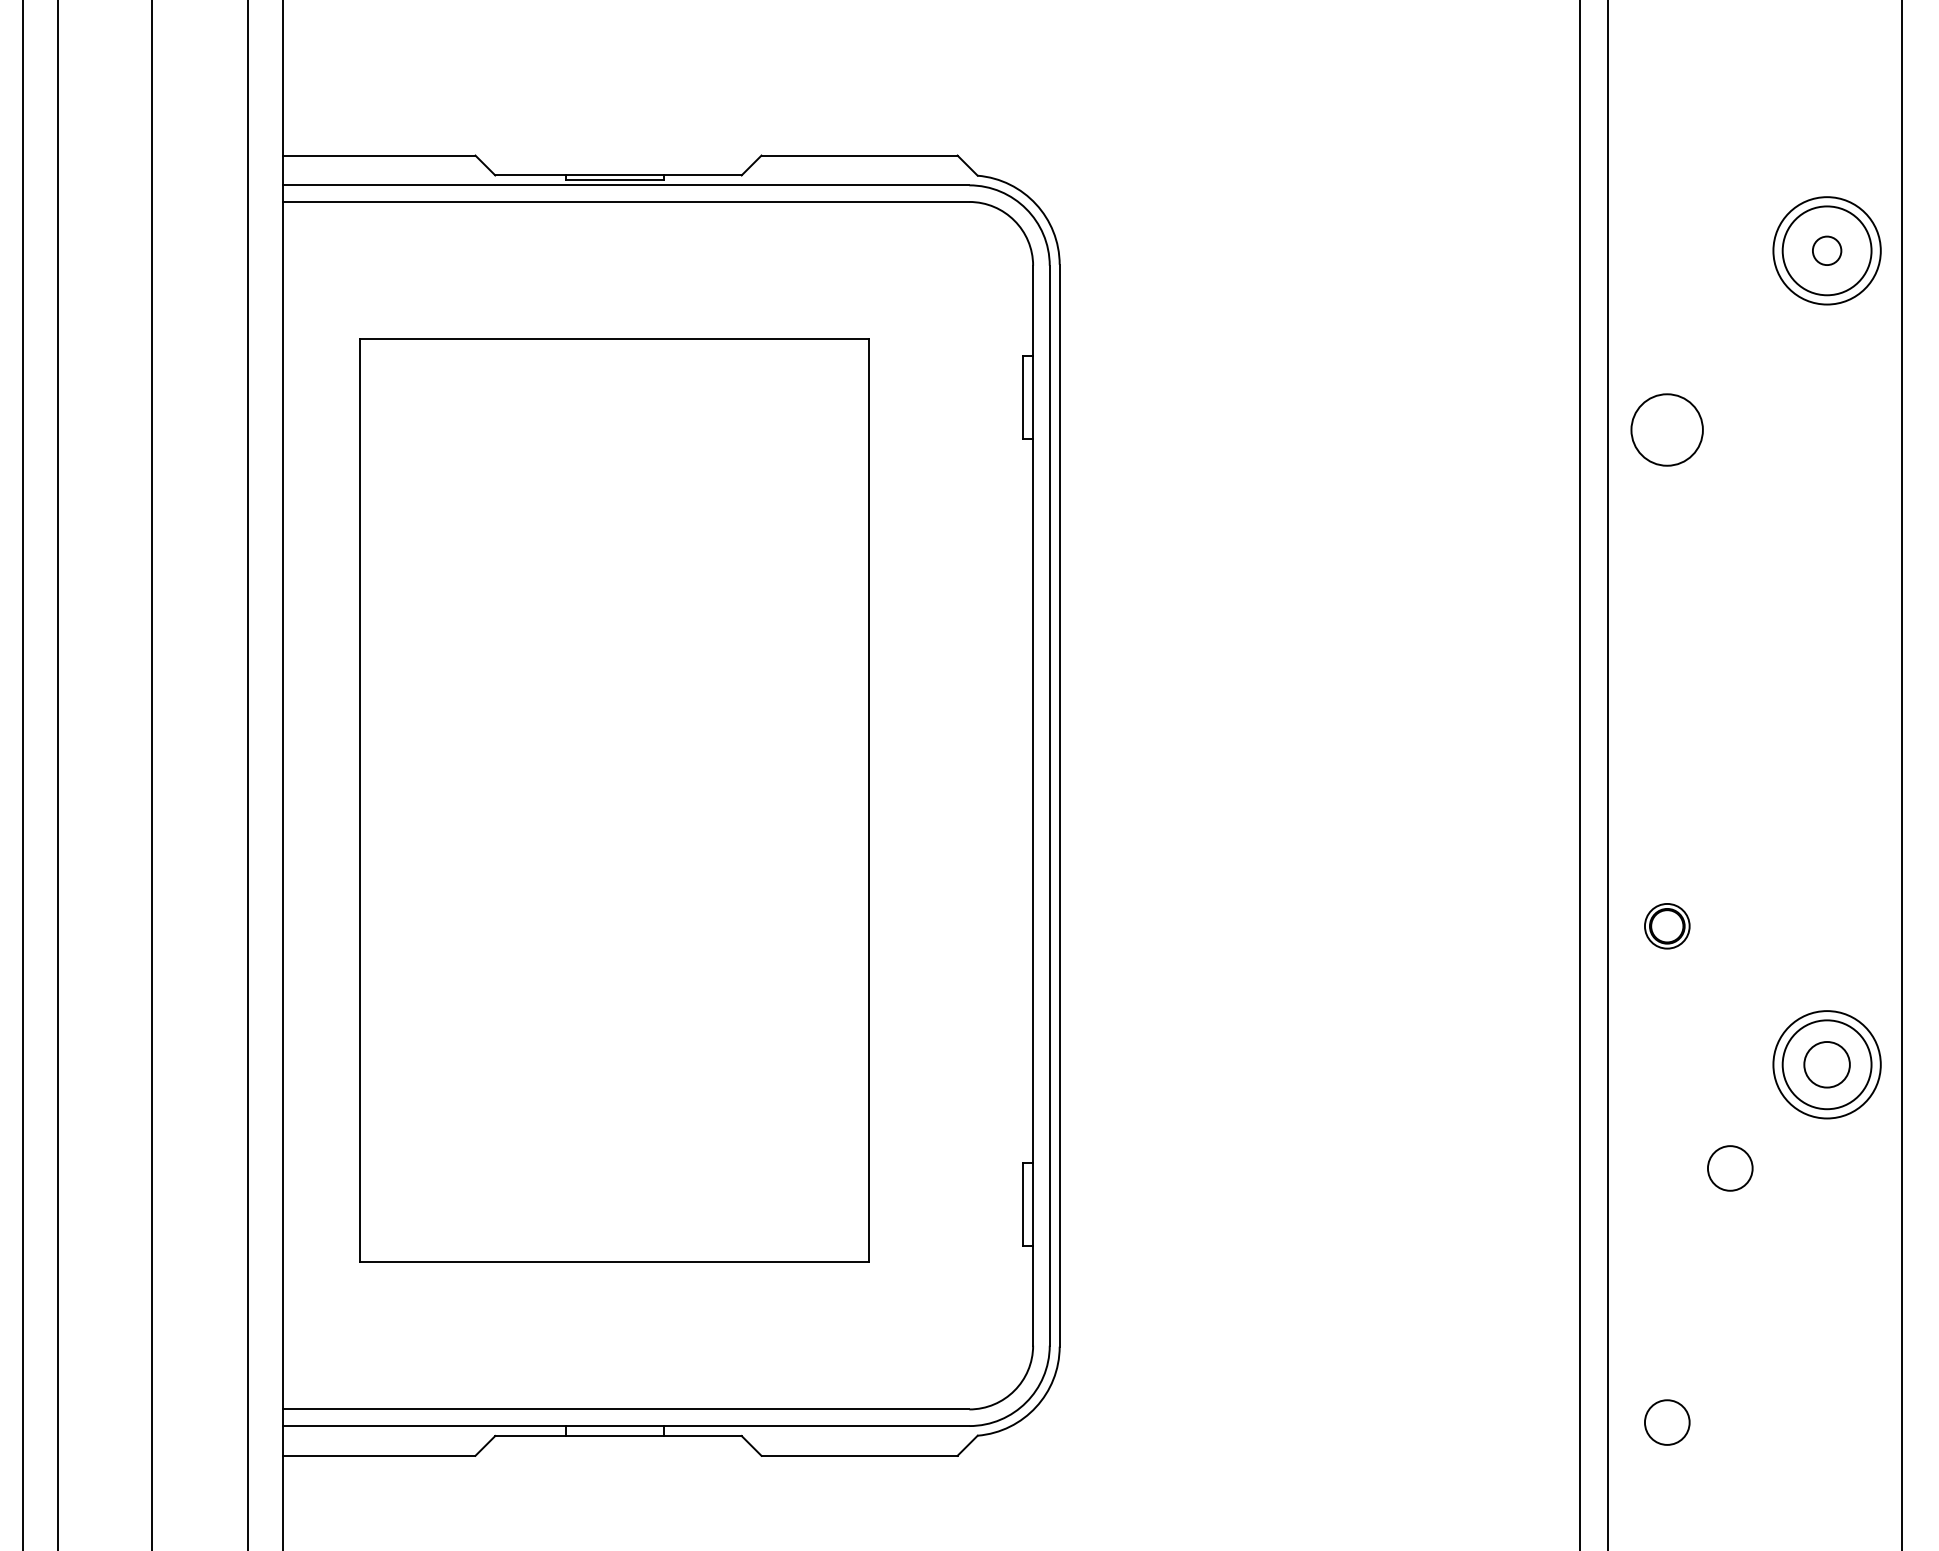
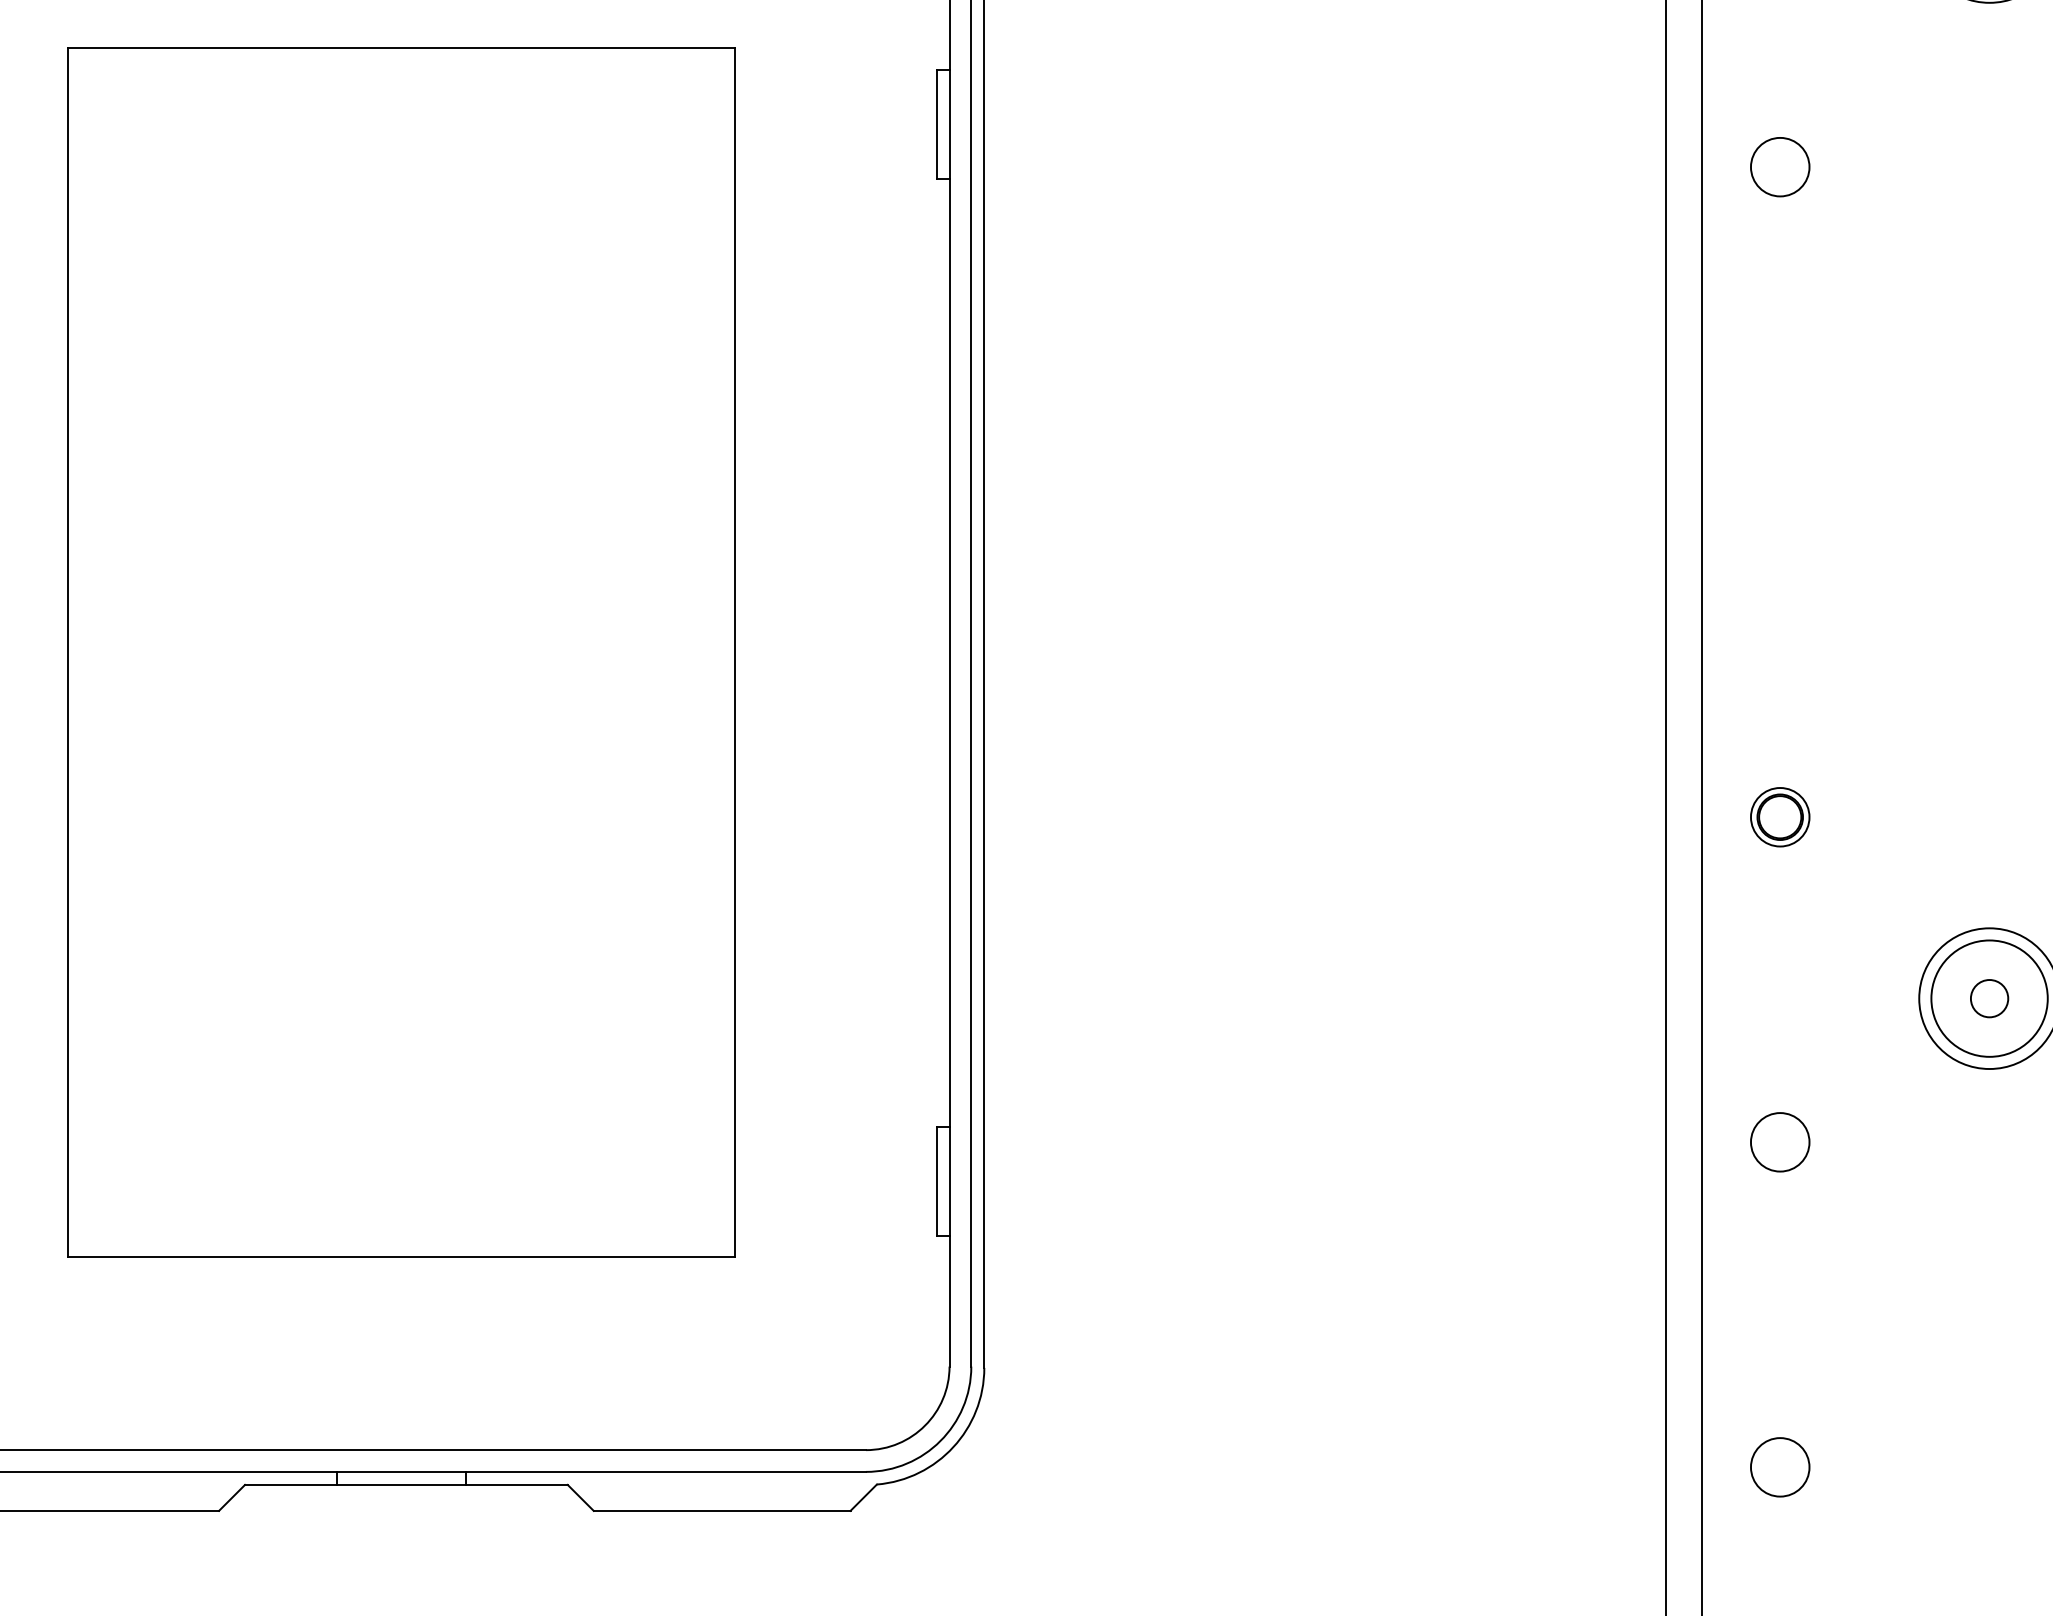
circle: (1667, 429) -> (1780, 166), size x0.62
circle: (1826, 1064) -> (1988, 998), size x0.62
circle: (1730, 1168) -> (1780, 1142), moved

